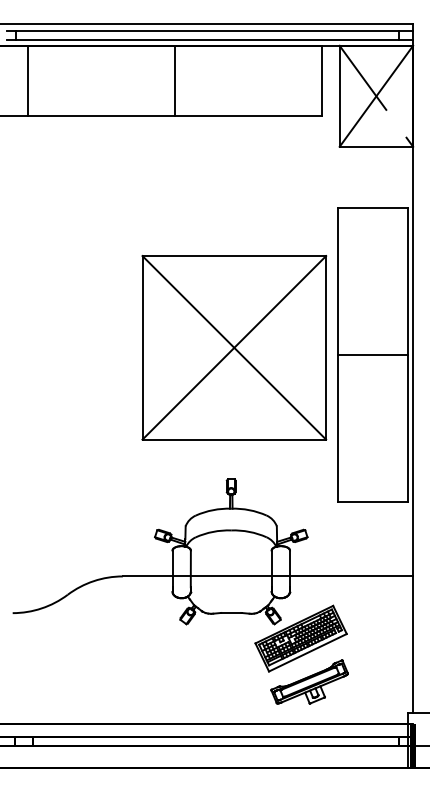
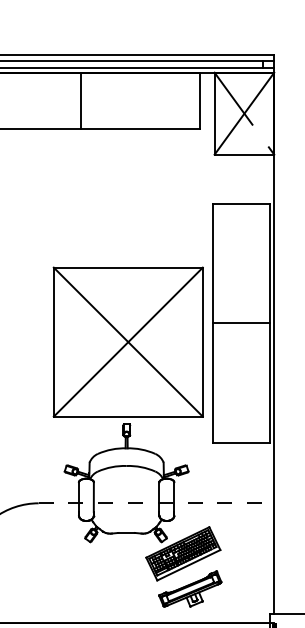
part: (234, 347) -> (128, 341), moved
line: (268, 576) -> (156, 503), solid -> dashed

